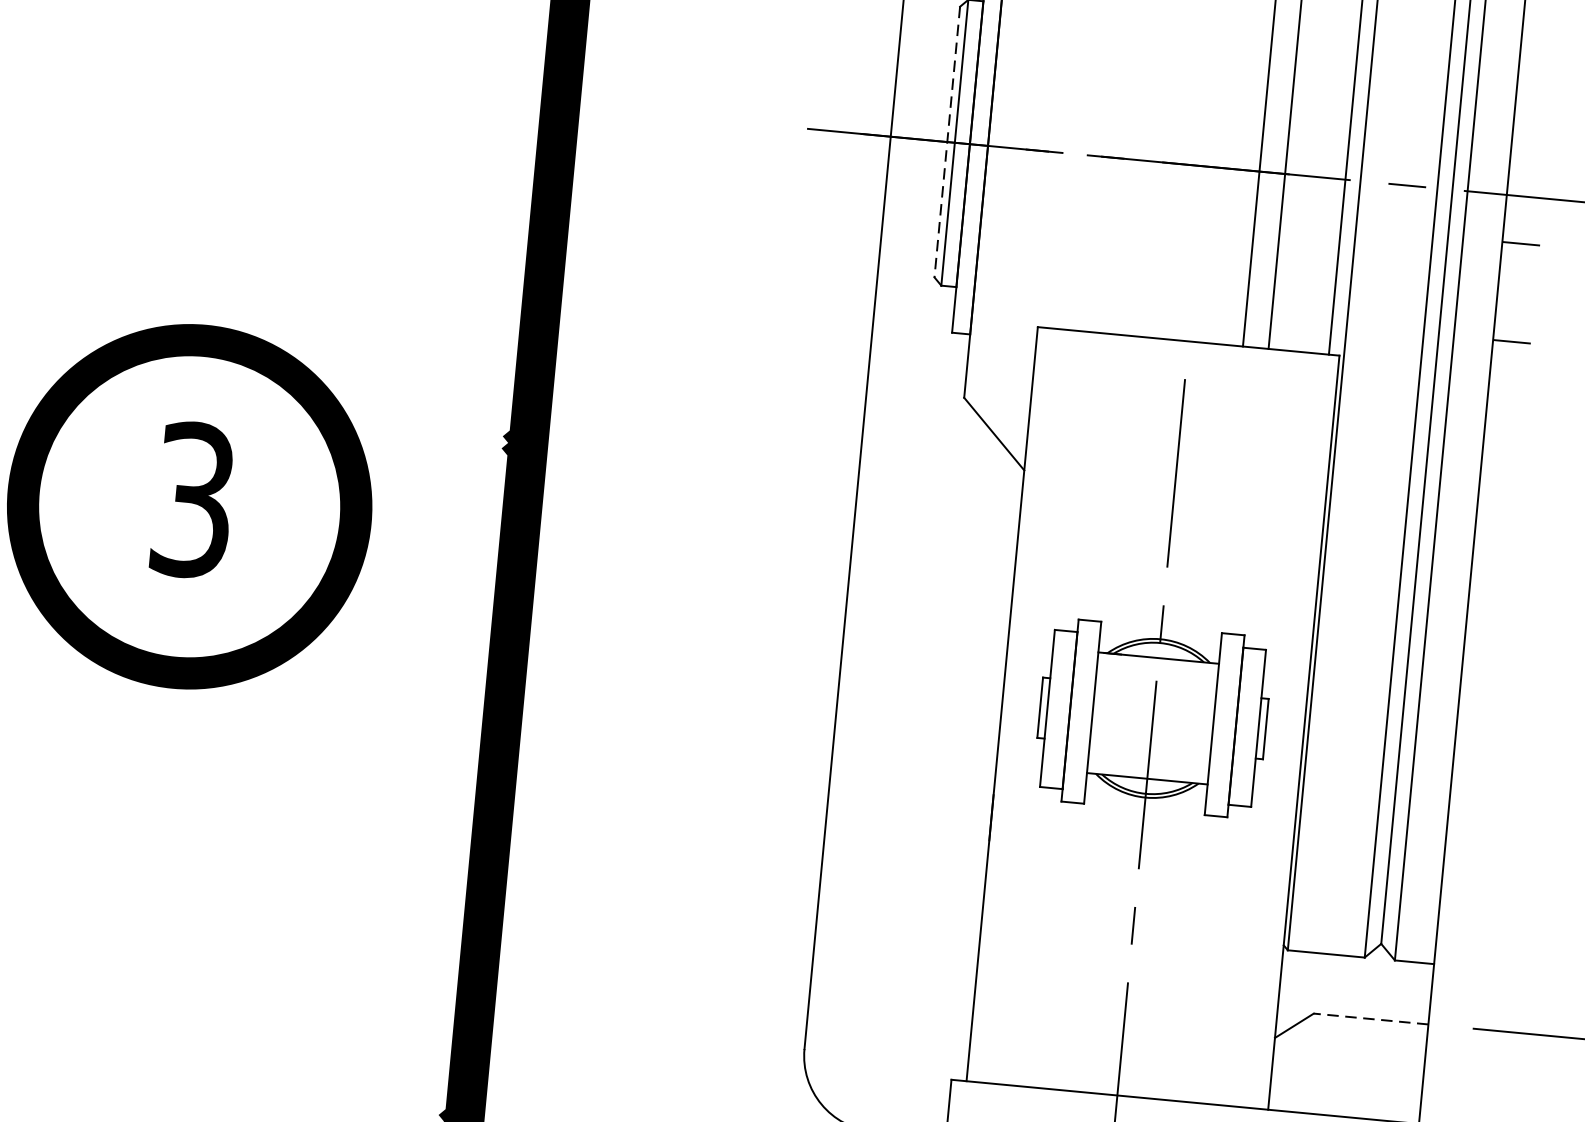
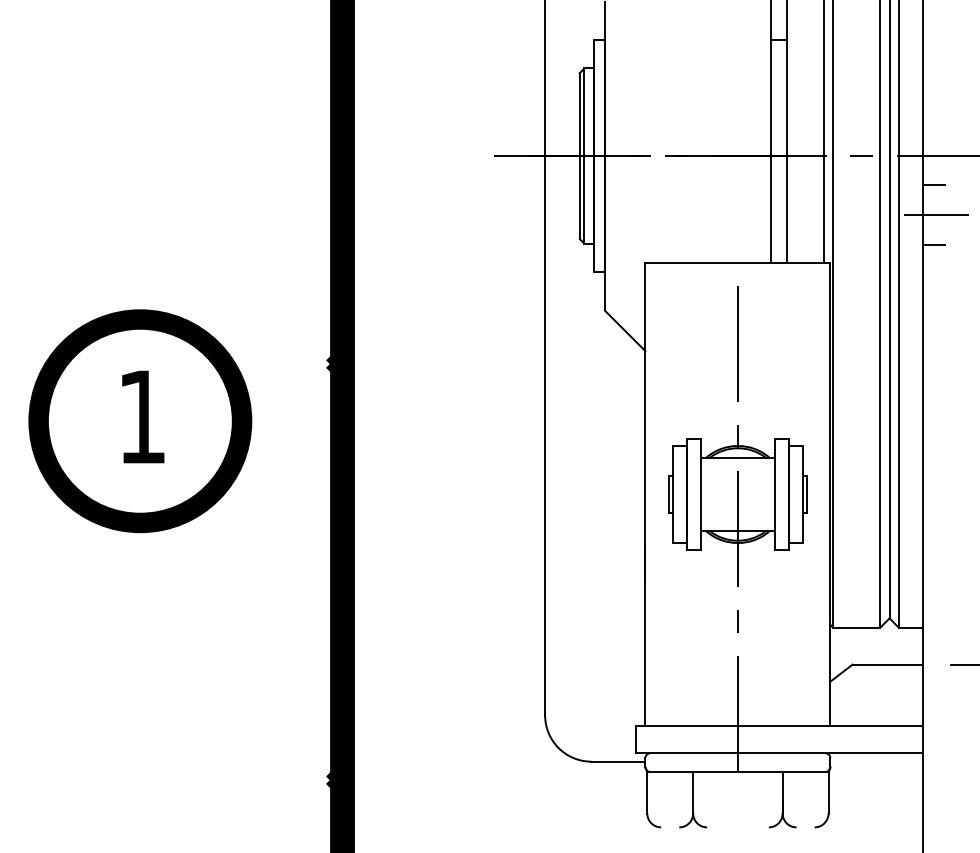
line: (946, 142) -> (579, 156), dashed -> solid
line: (1520, 292) -> (936, 214), added
text: (193, 499) -> (142, 416), 3 -> 1
line: (1370, 1018) -> (887, 664), dashed -> solid

